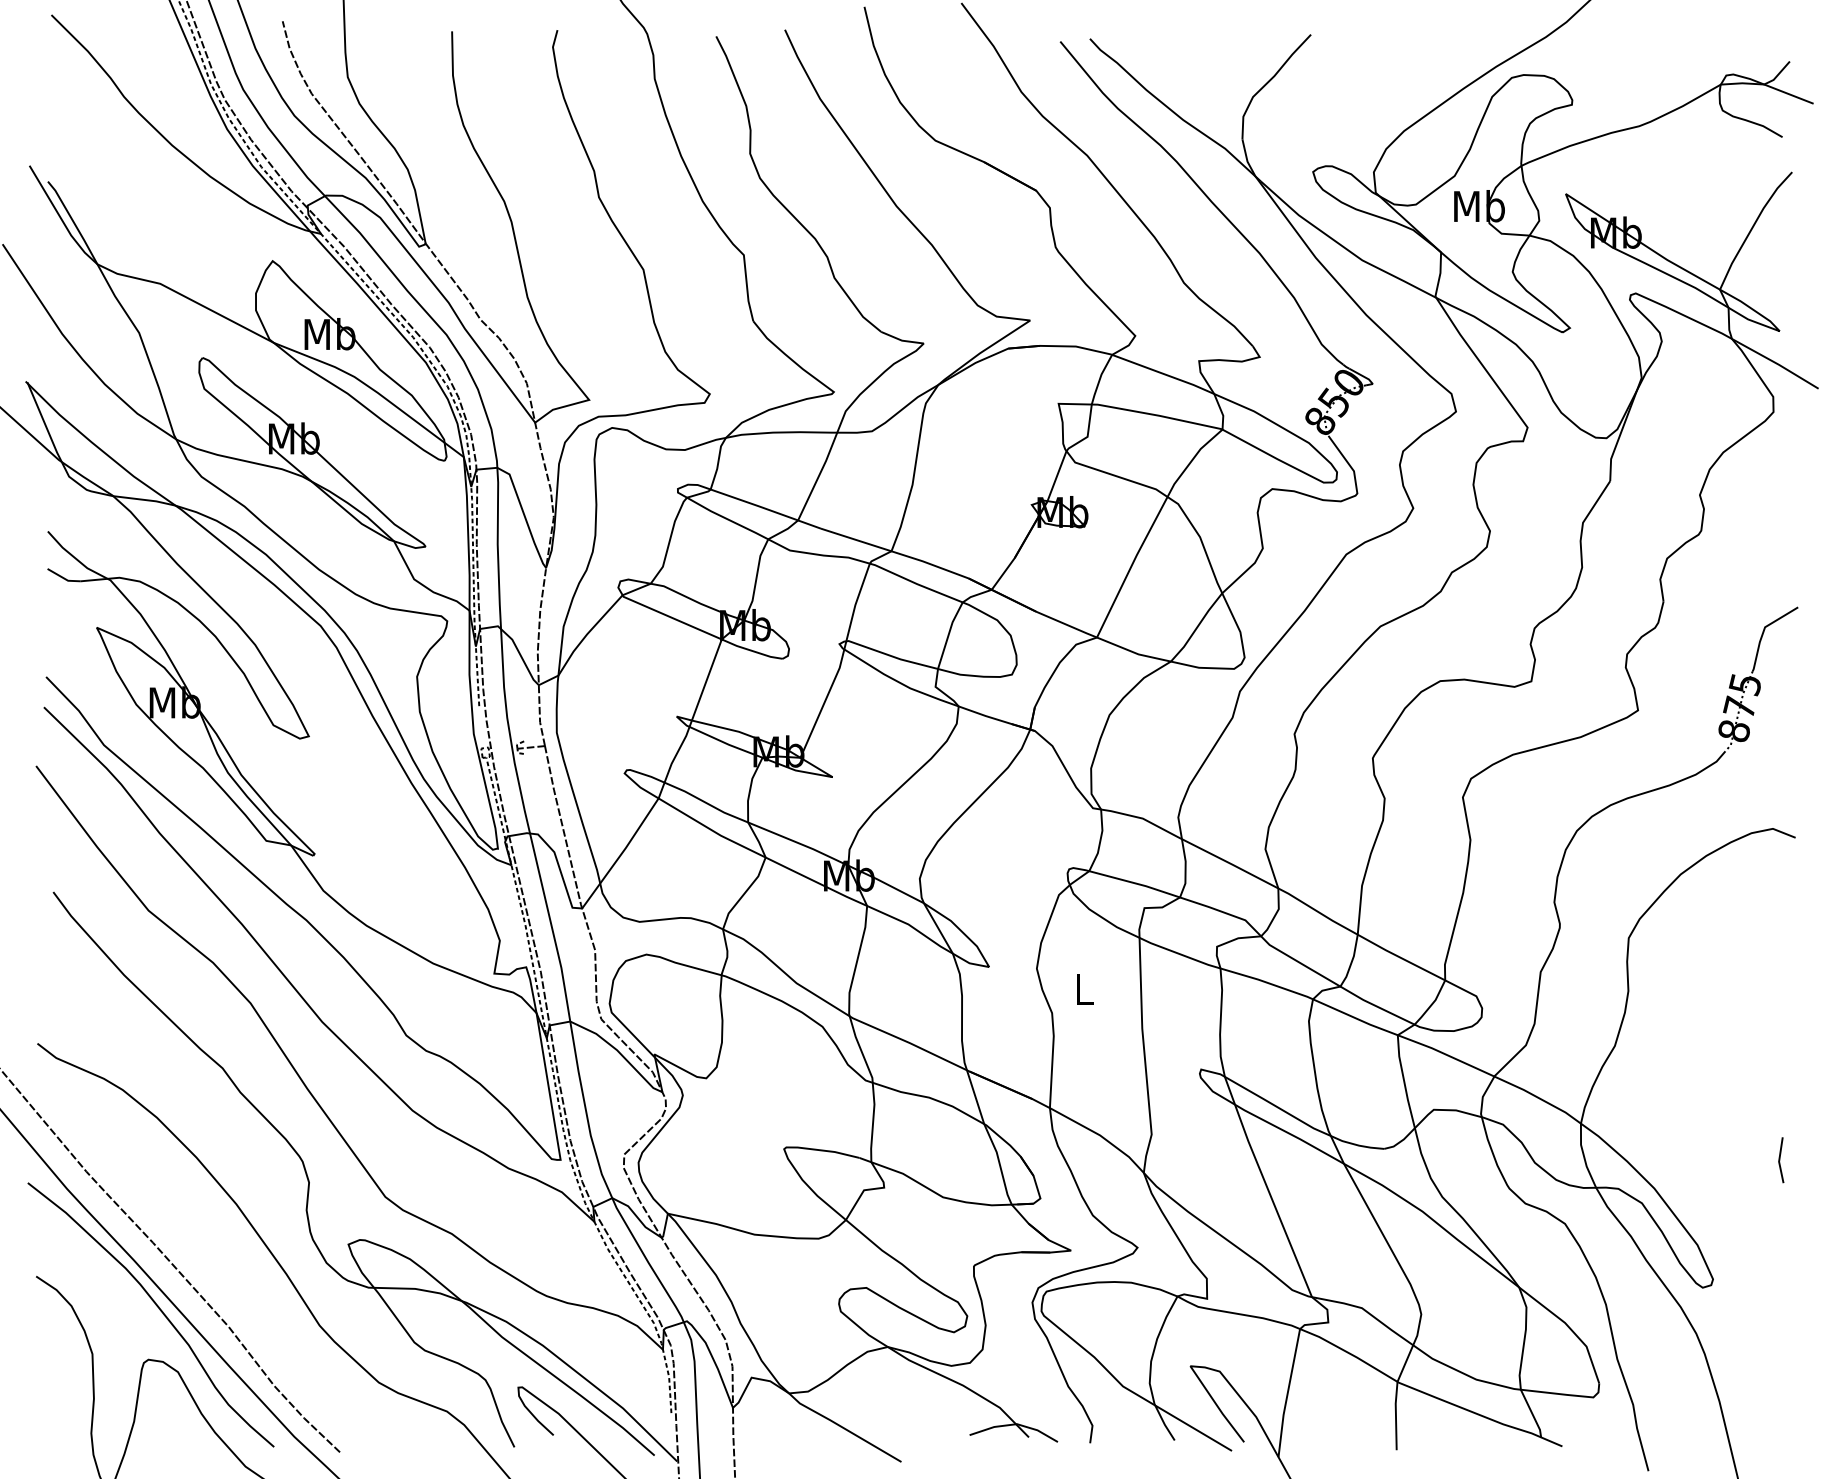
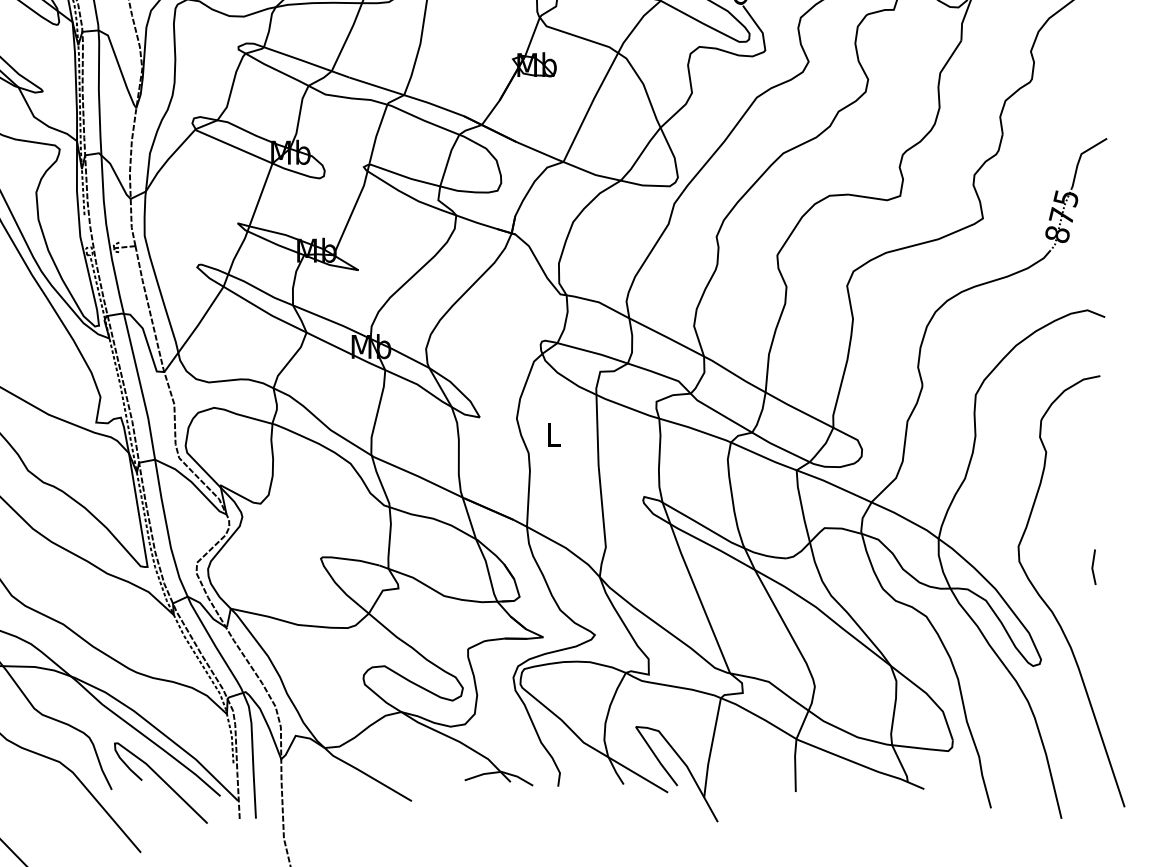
curve: (1725, 1213) -> (1050, 608), added

